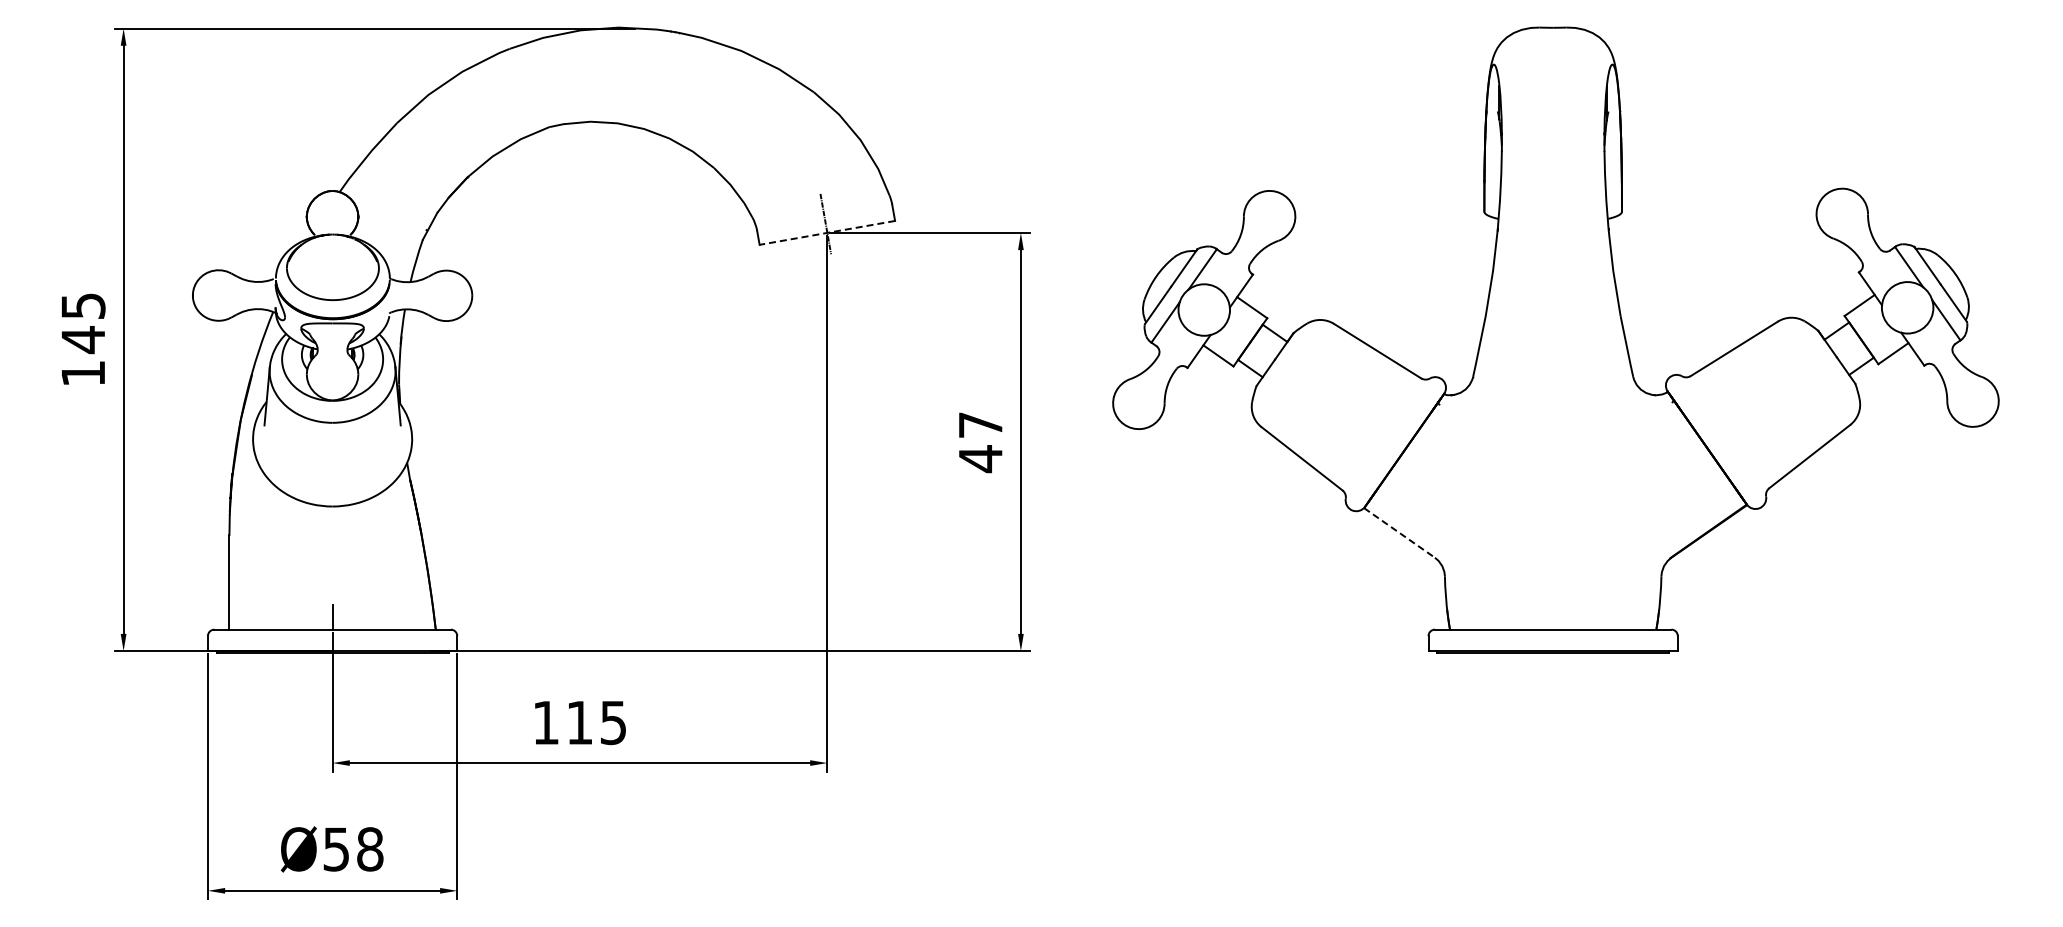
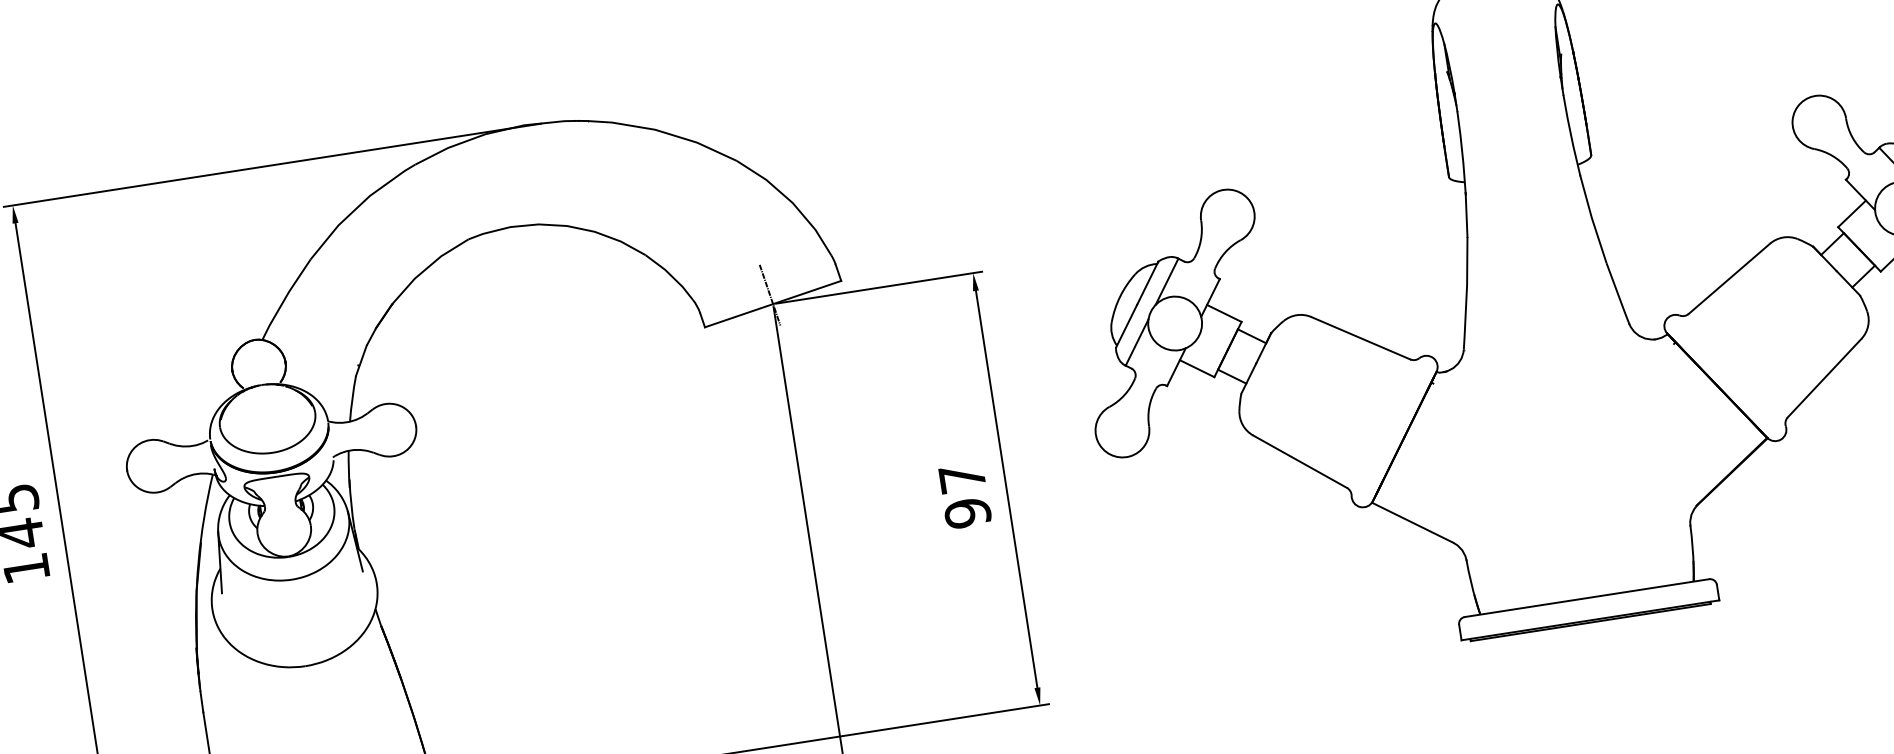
line: (827, 232) -> (773, 303), dashed -> solid
text: (980, 459) -> (967, 513), 47 -> 97
line: (1399, 533) -> (1412, 523), dashed -> solid

